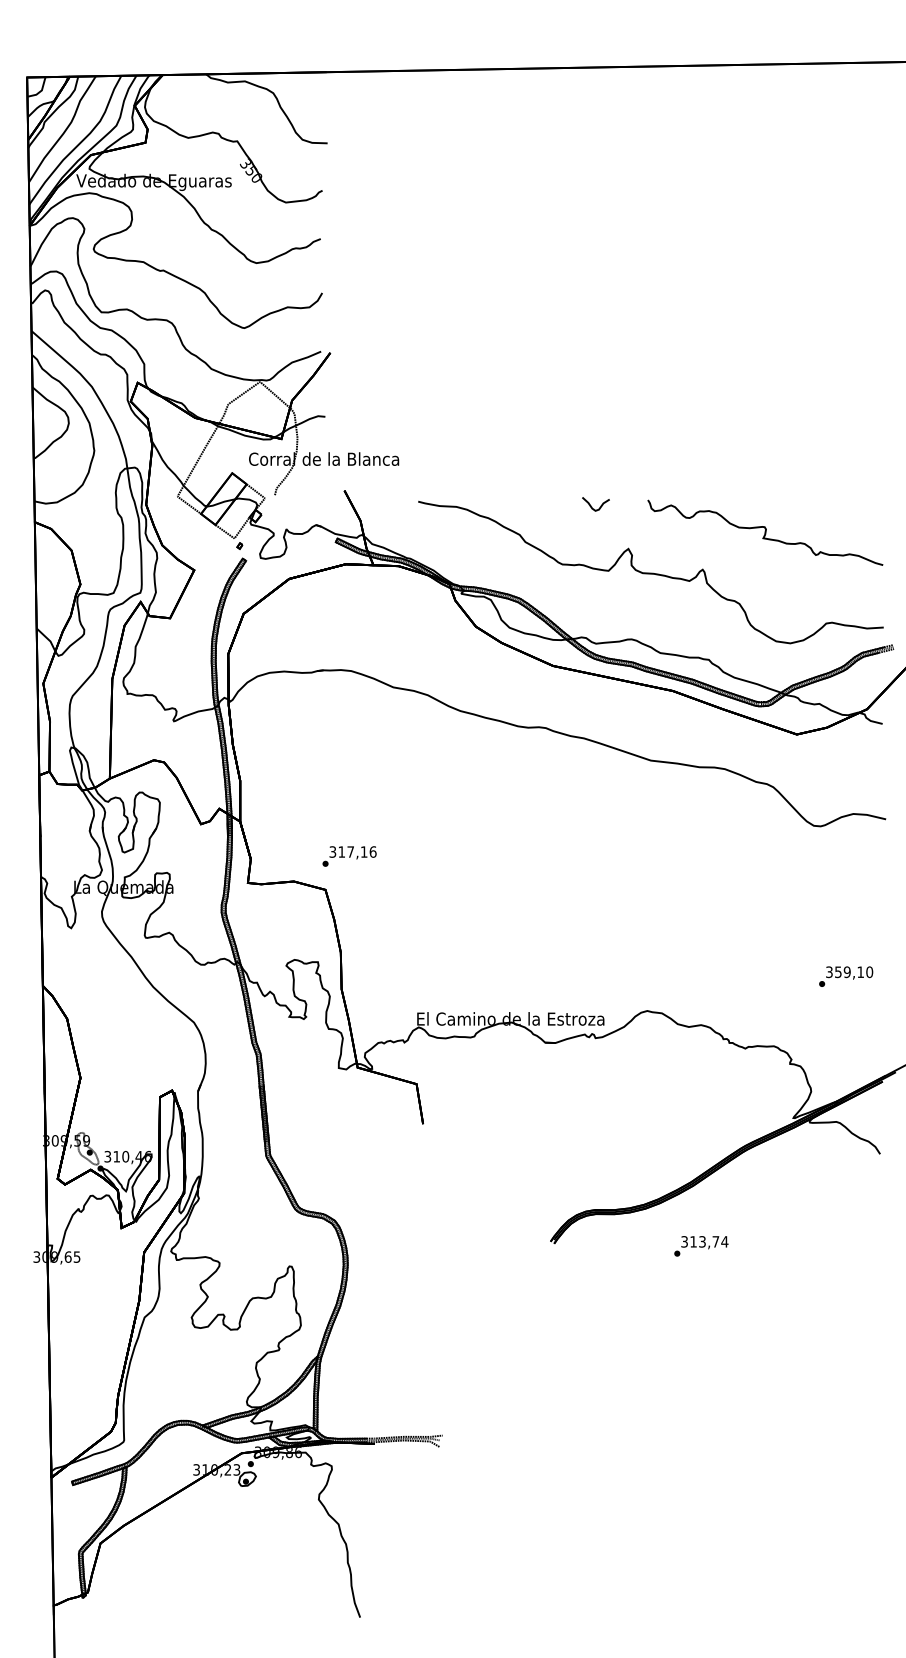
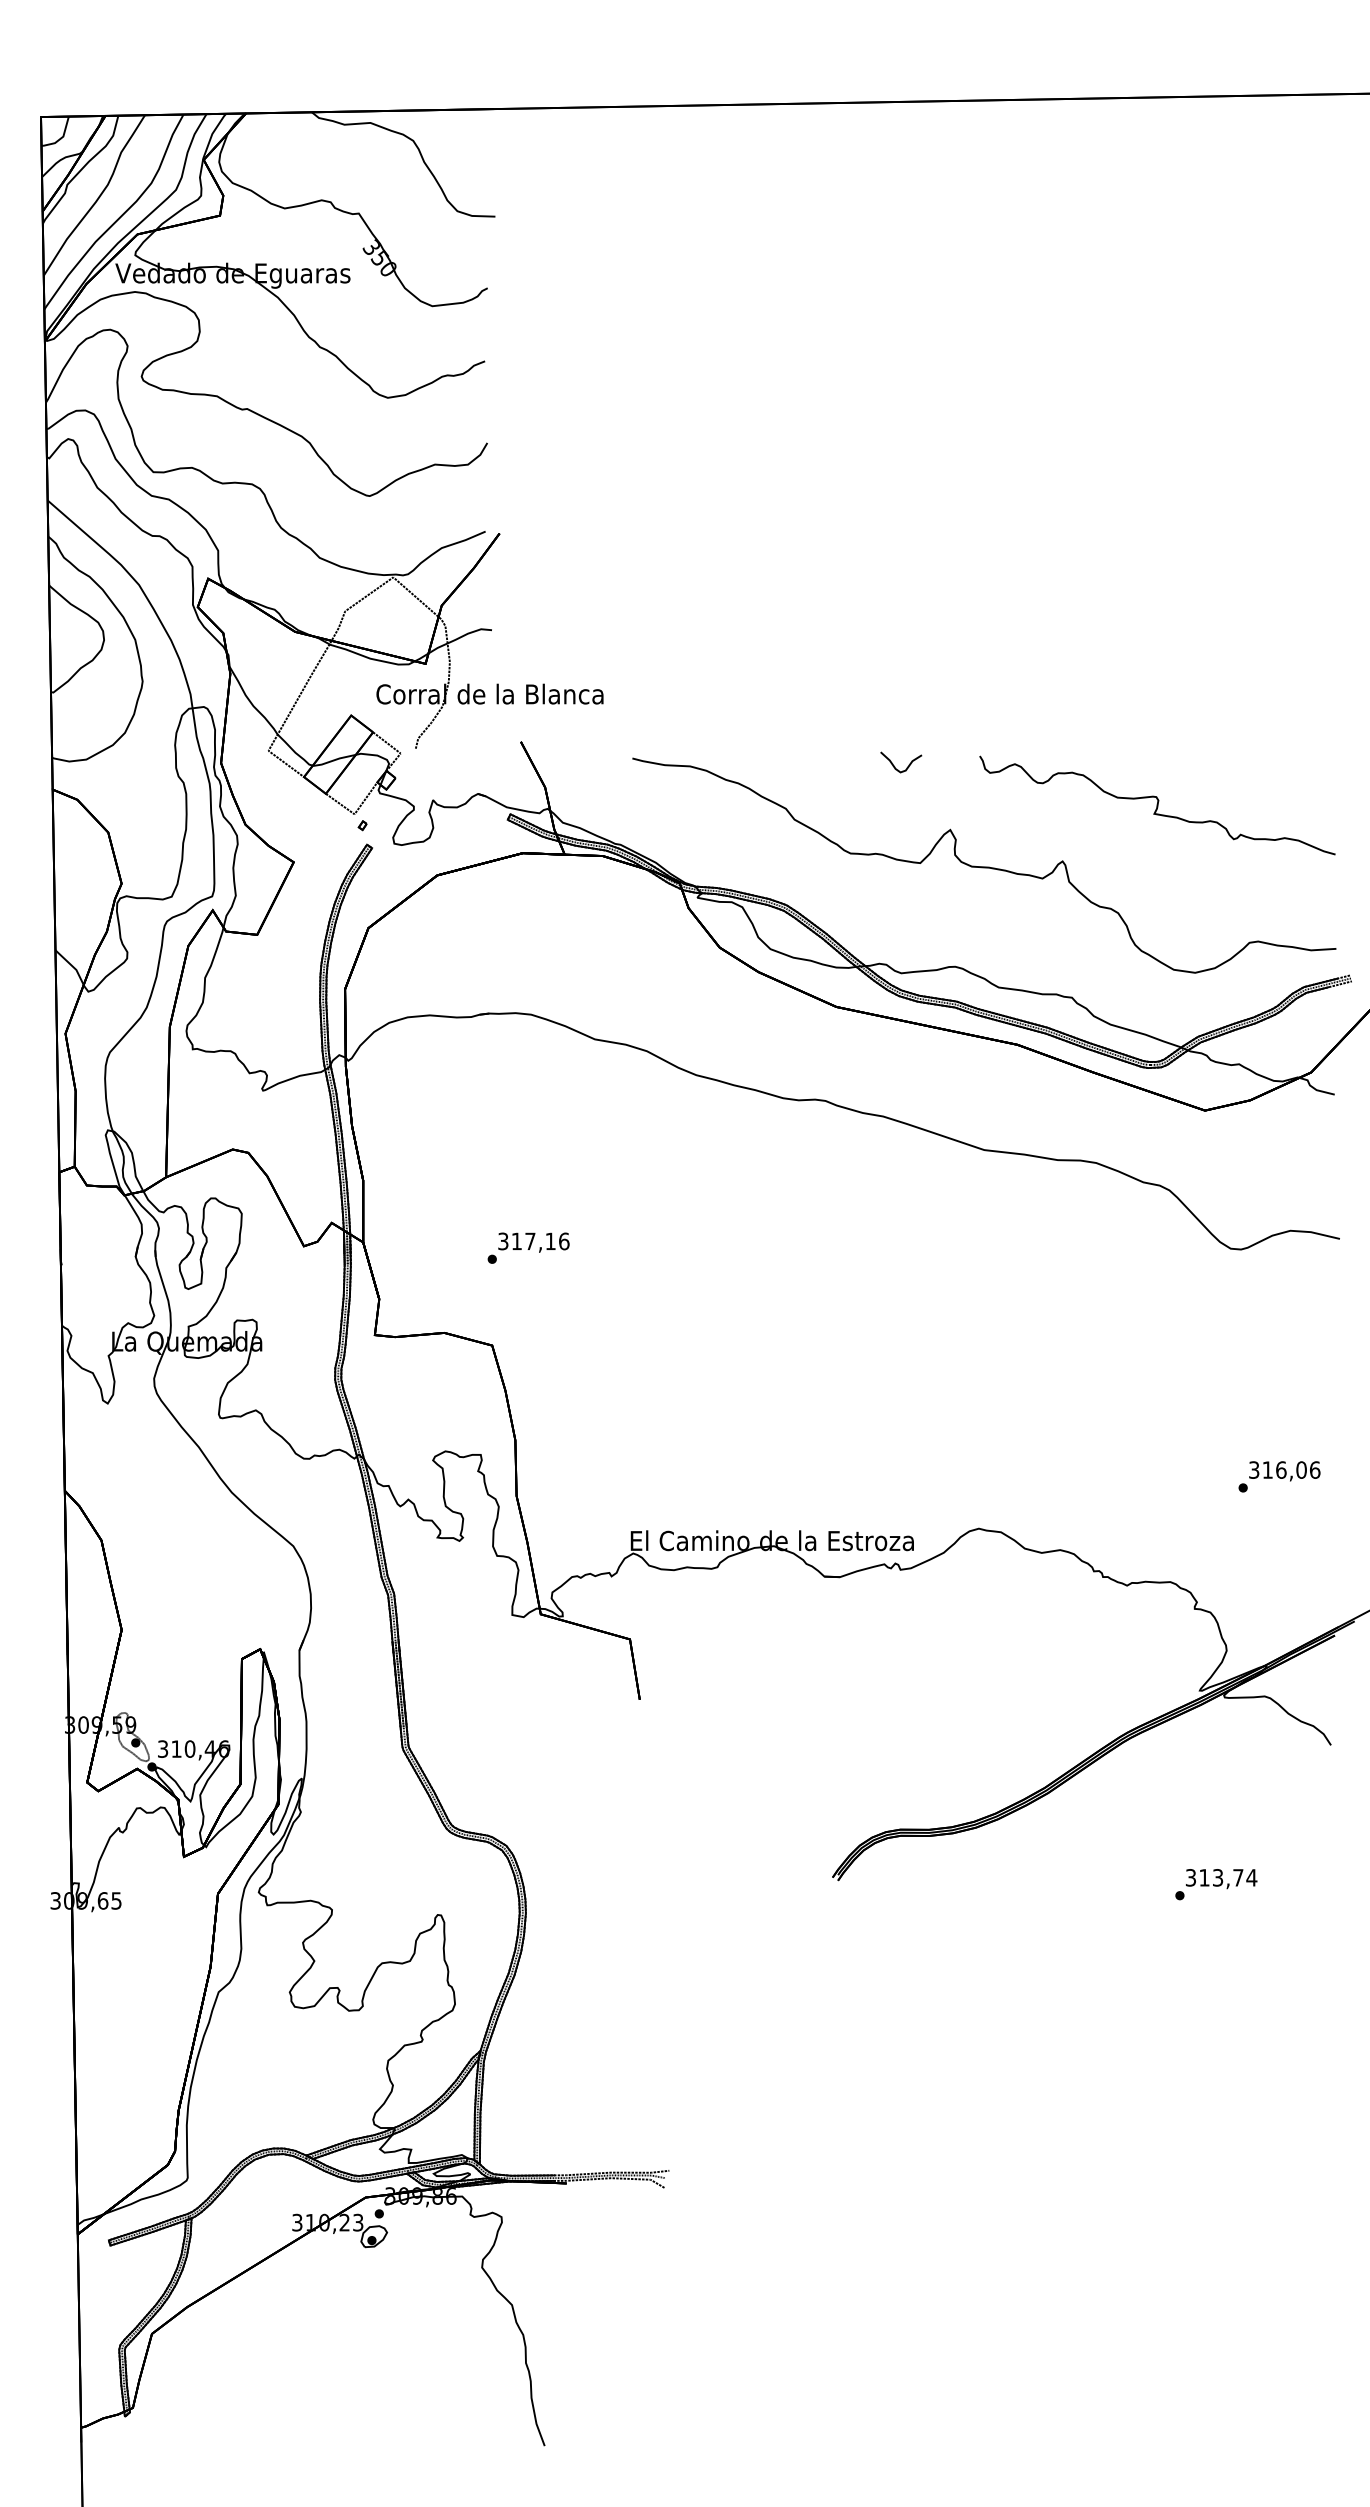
text: (349, 856) -> (528, 1248), moved
text: (854, 972) -> (1292, 1470), 359,10 -> 316,06
text: (701, 1246) -> (1216, 1884), moved

